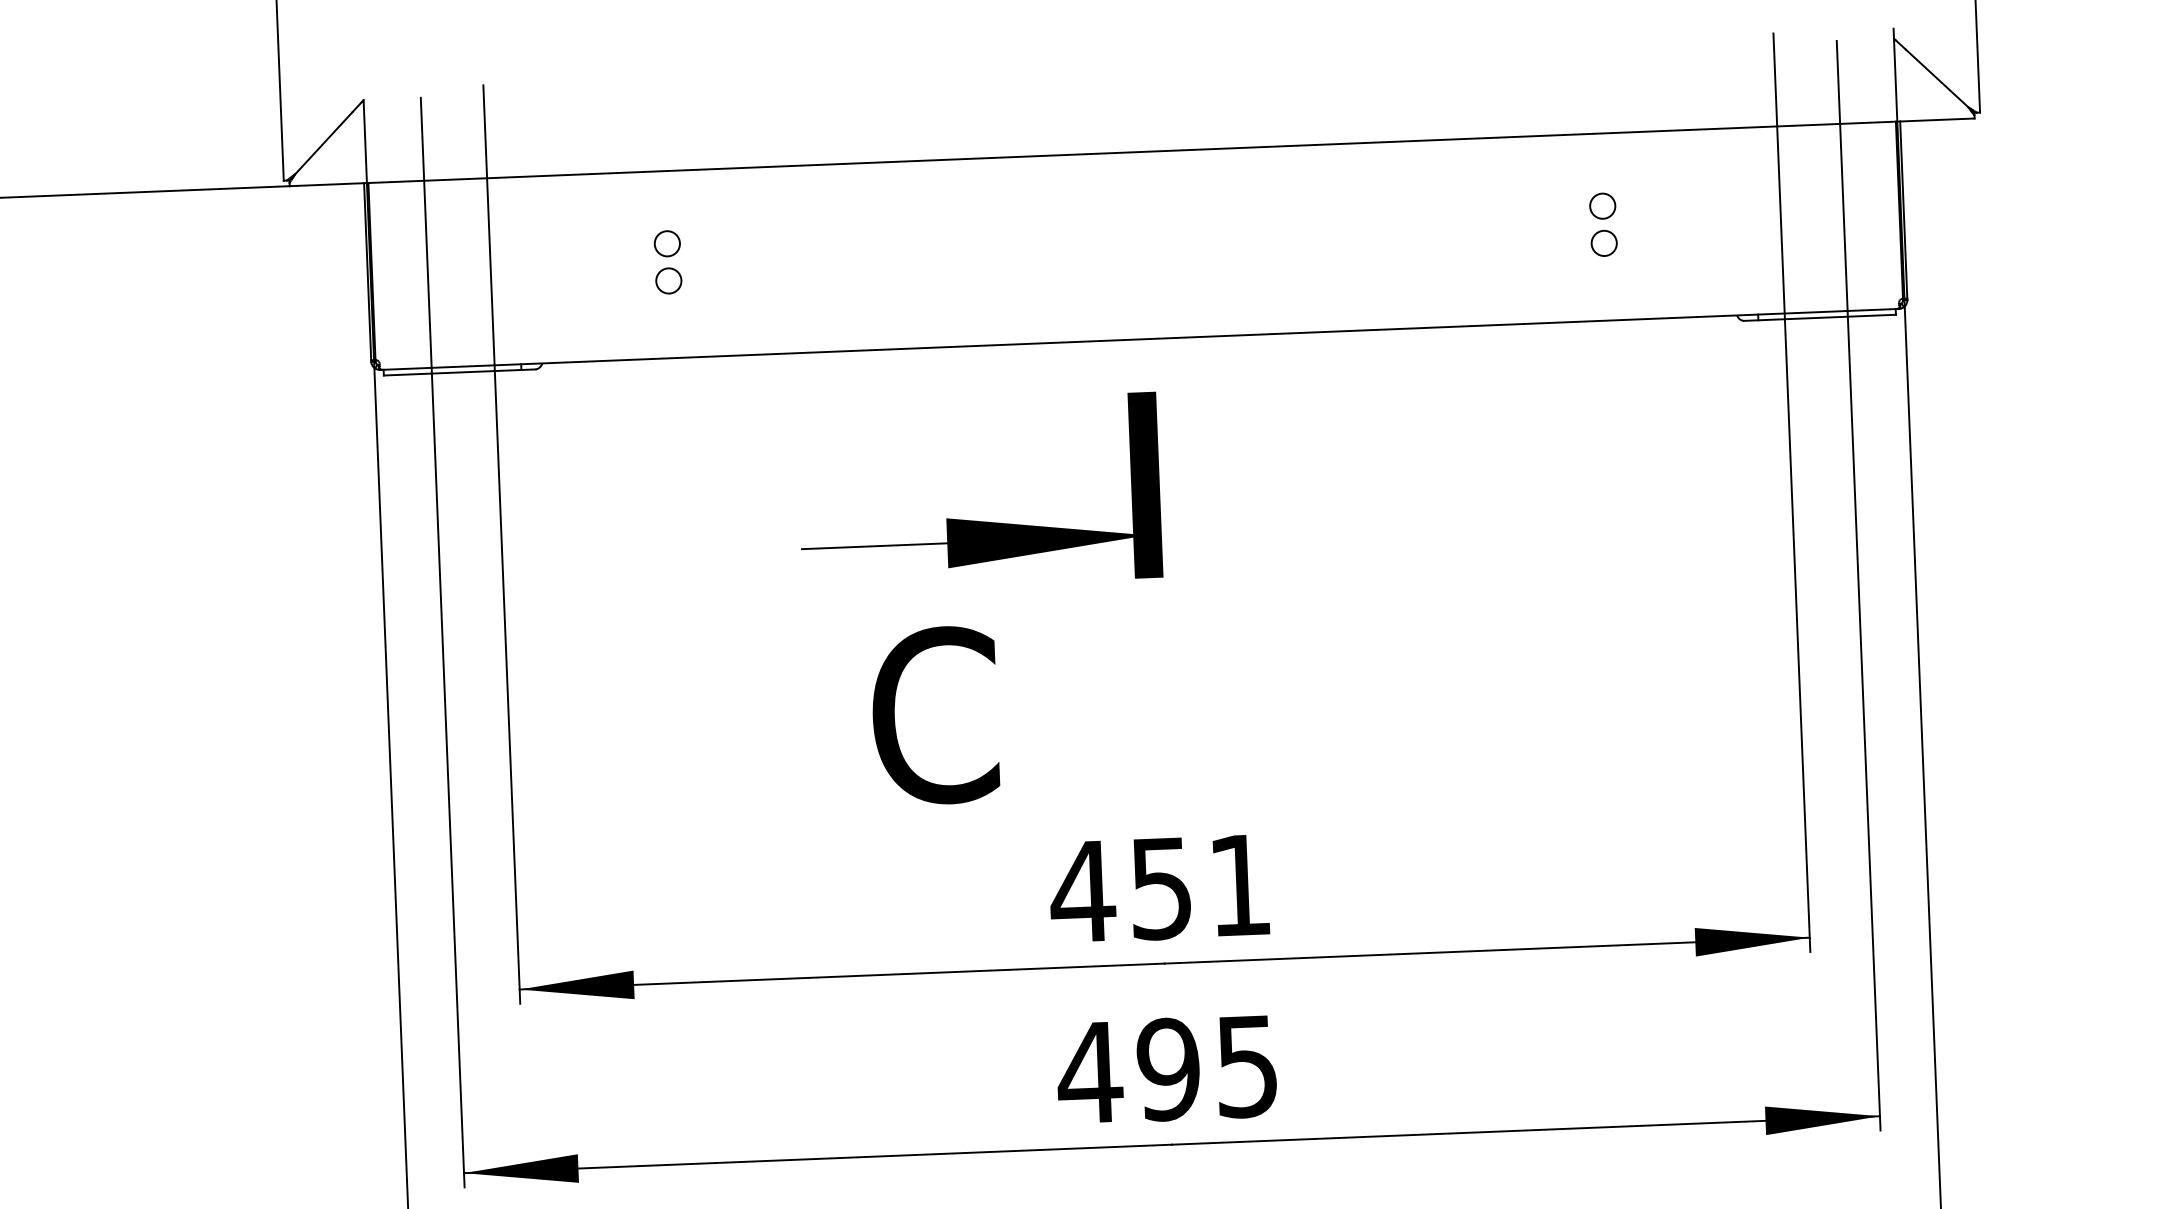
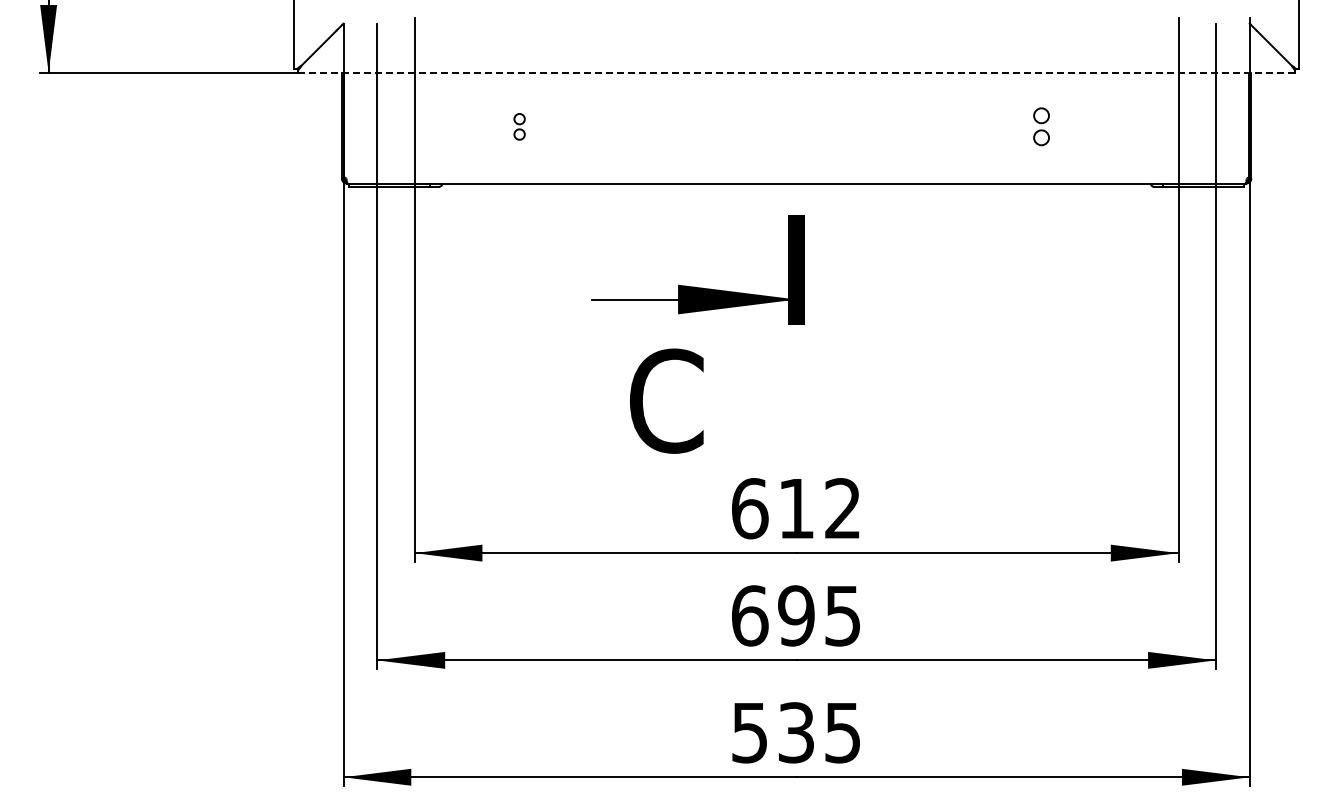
line: (1131, 151) -> (796, 72), solid -> dashed
part: (1603, 224) -> (1041, 126), moved
part: (667, 261) -> (519, 126), size x0.7
text: (1158, 888) -> (794, 508), 451 -> 612
text: (1089, 1072) -> (749, 615), 495 -> 695

